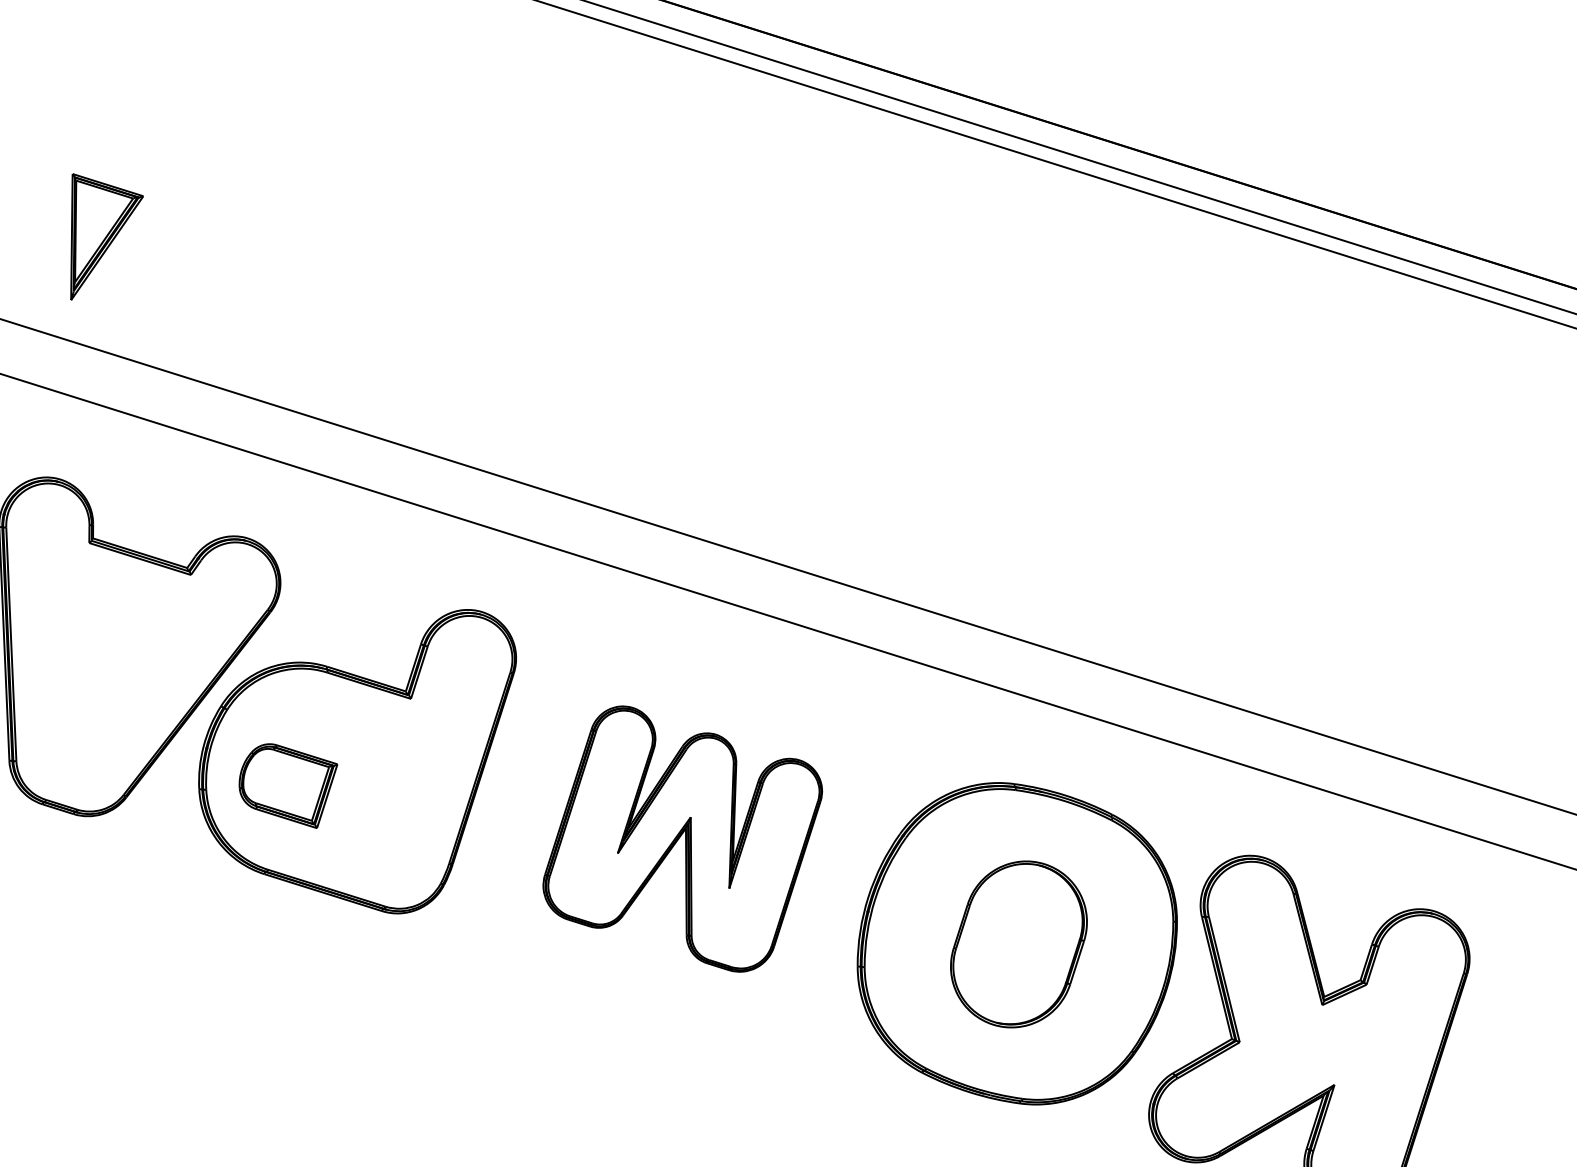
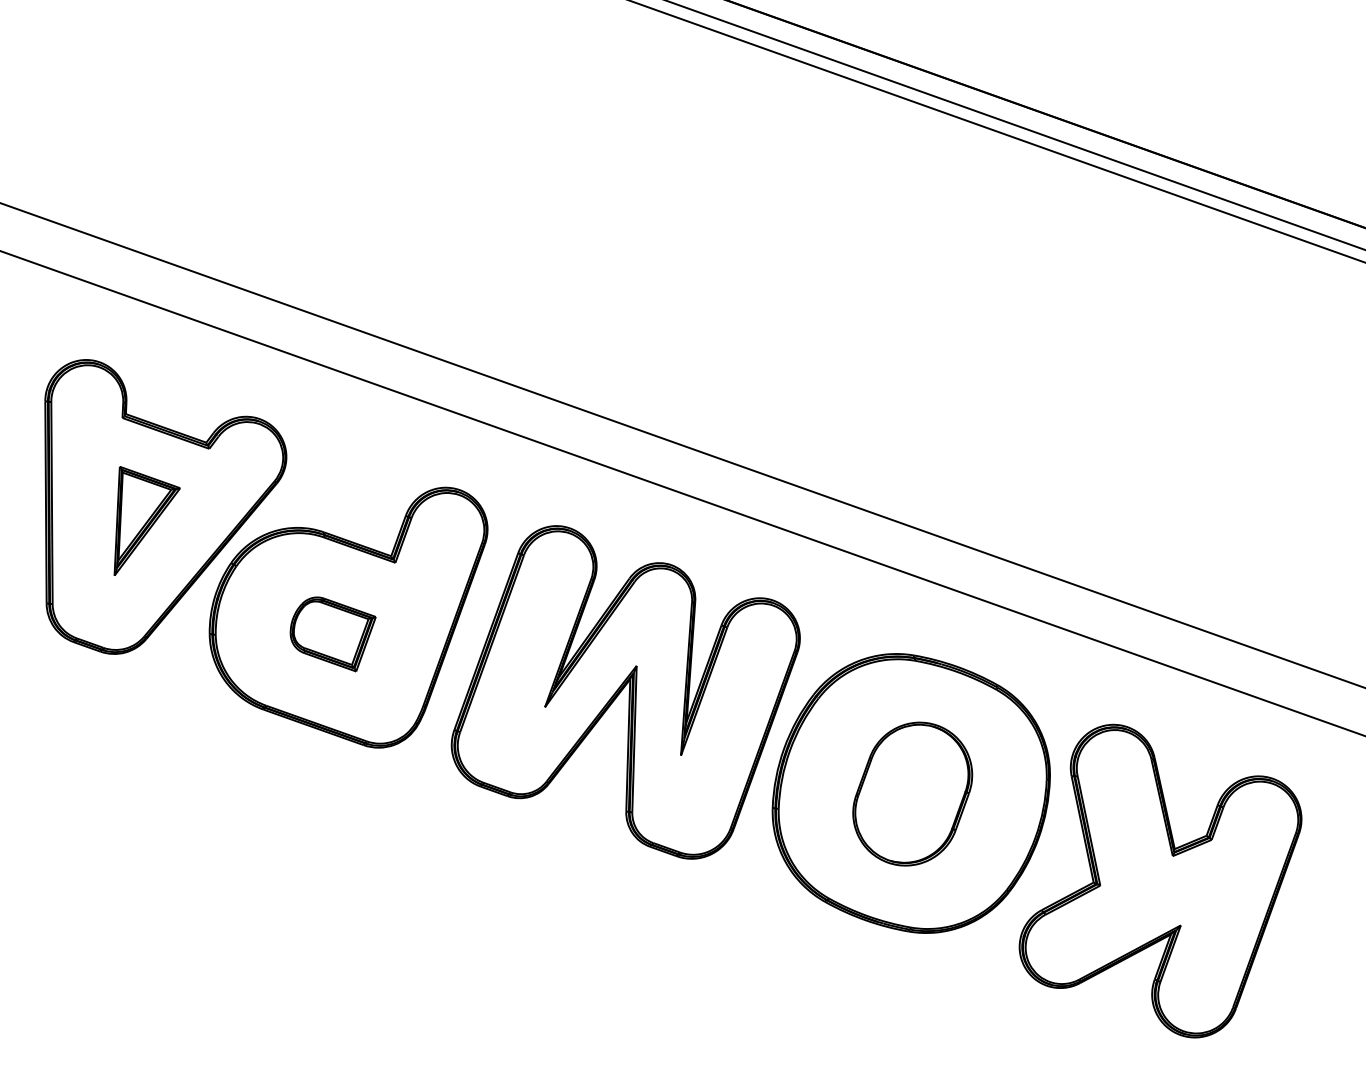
part: (105, 235) -> (146, 520), moved
part: (288, 786) -> (332, 634), moved
part: (682, 839) -> (625, 692), size x1.43

